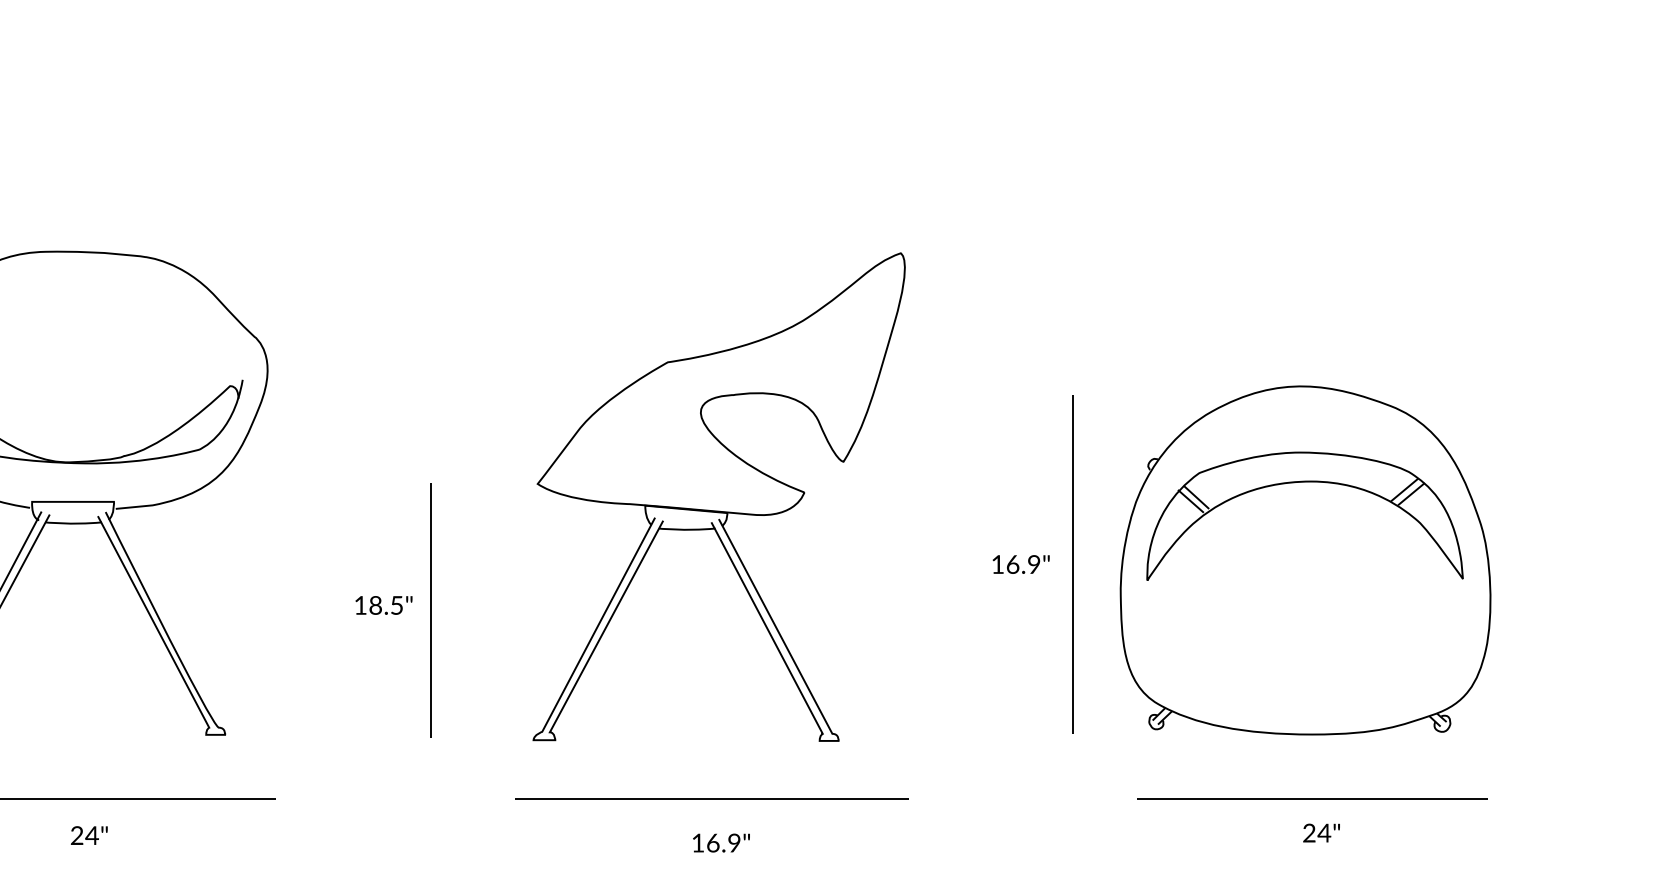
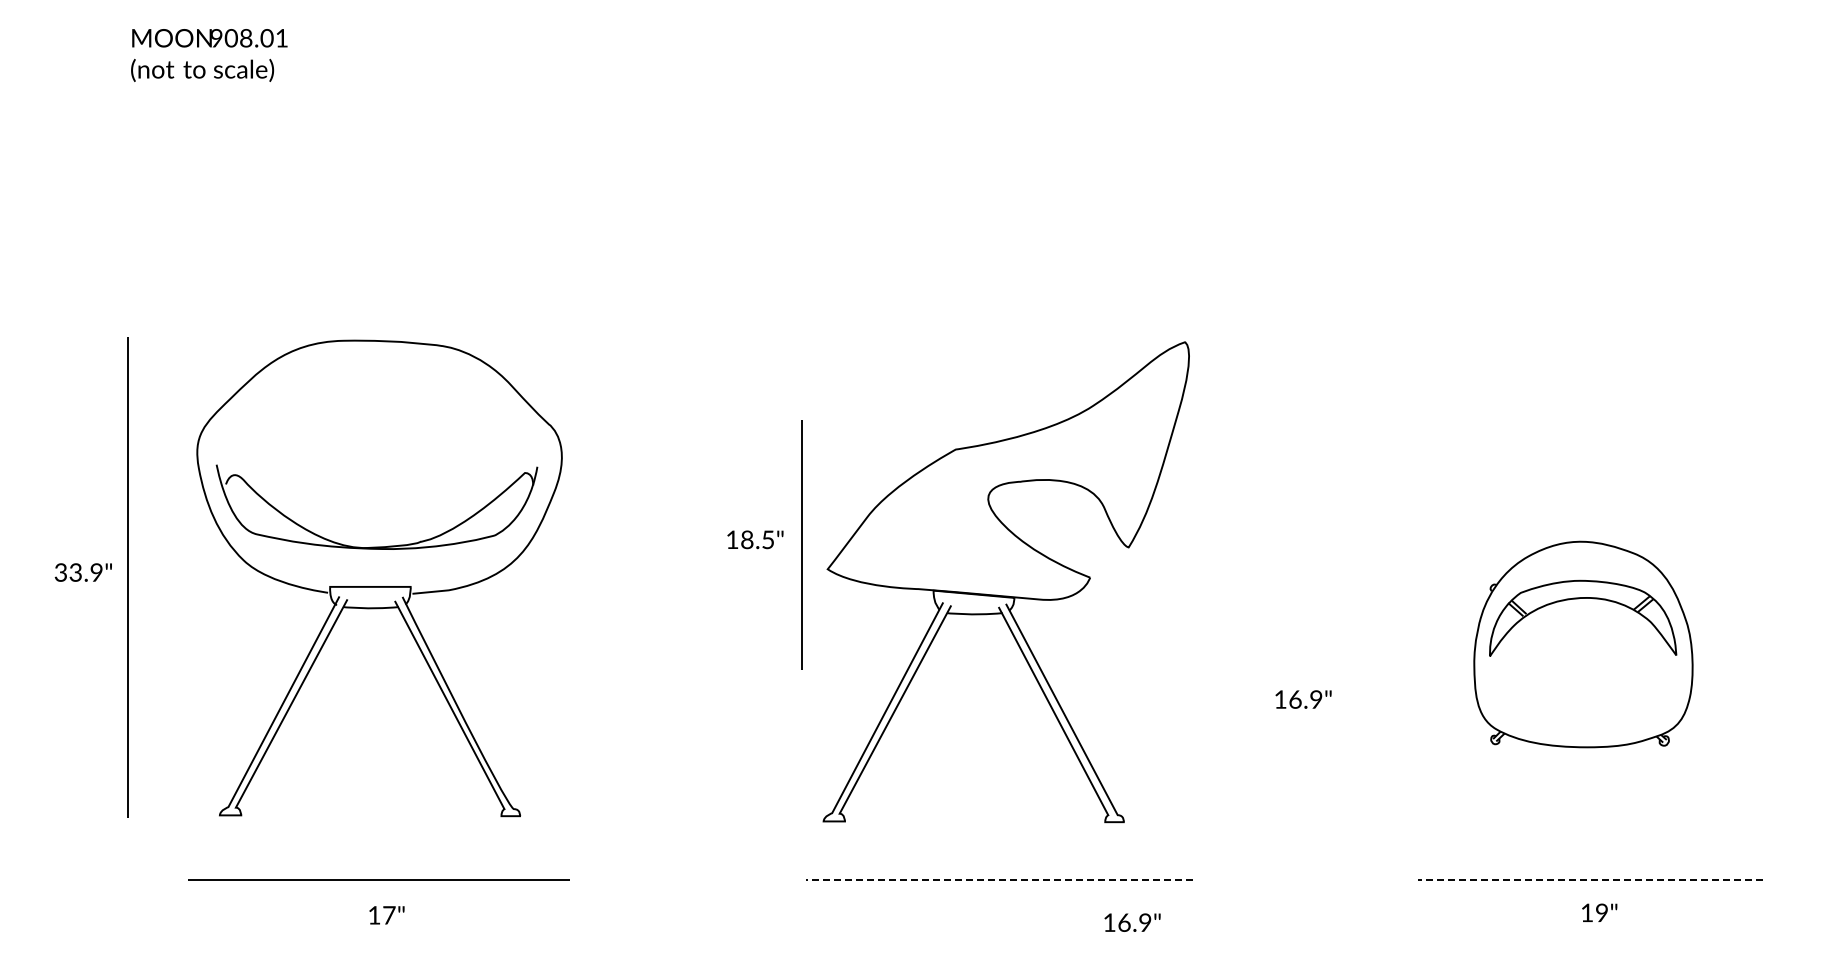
part: (1305, 560) -> (1583, 644), size x0.6
text: (1021, 564) -> (1303, 699), moved
line: (1071, 564) -> (1353, 648), removed
part: (393, 610) -> (764, 544), moved
line: (712, 799) -> (999, 879), solid -> dashed
line: (1312, 799) -> (1590, 879), solid -> dashed
text: (1316, 832) -> (1594, 912), 24" -> 19"
text: (84, 835) -> (381, 915), 24" -> 17"
text: (721, 842) -> (1132, 922), moved

